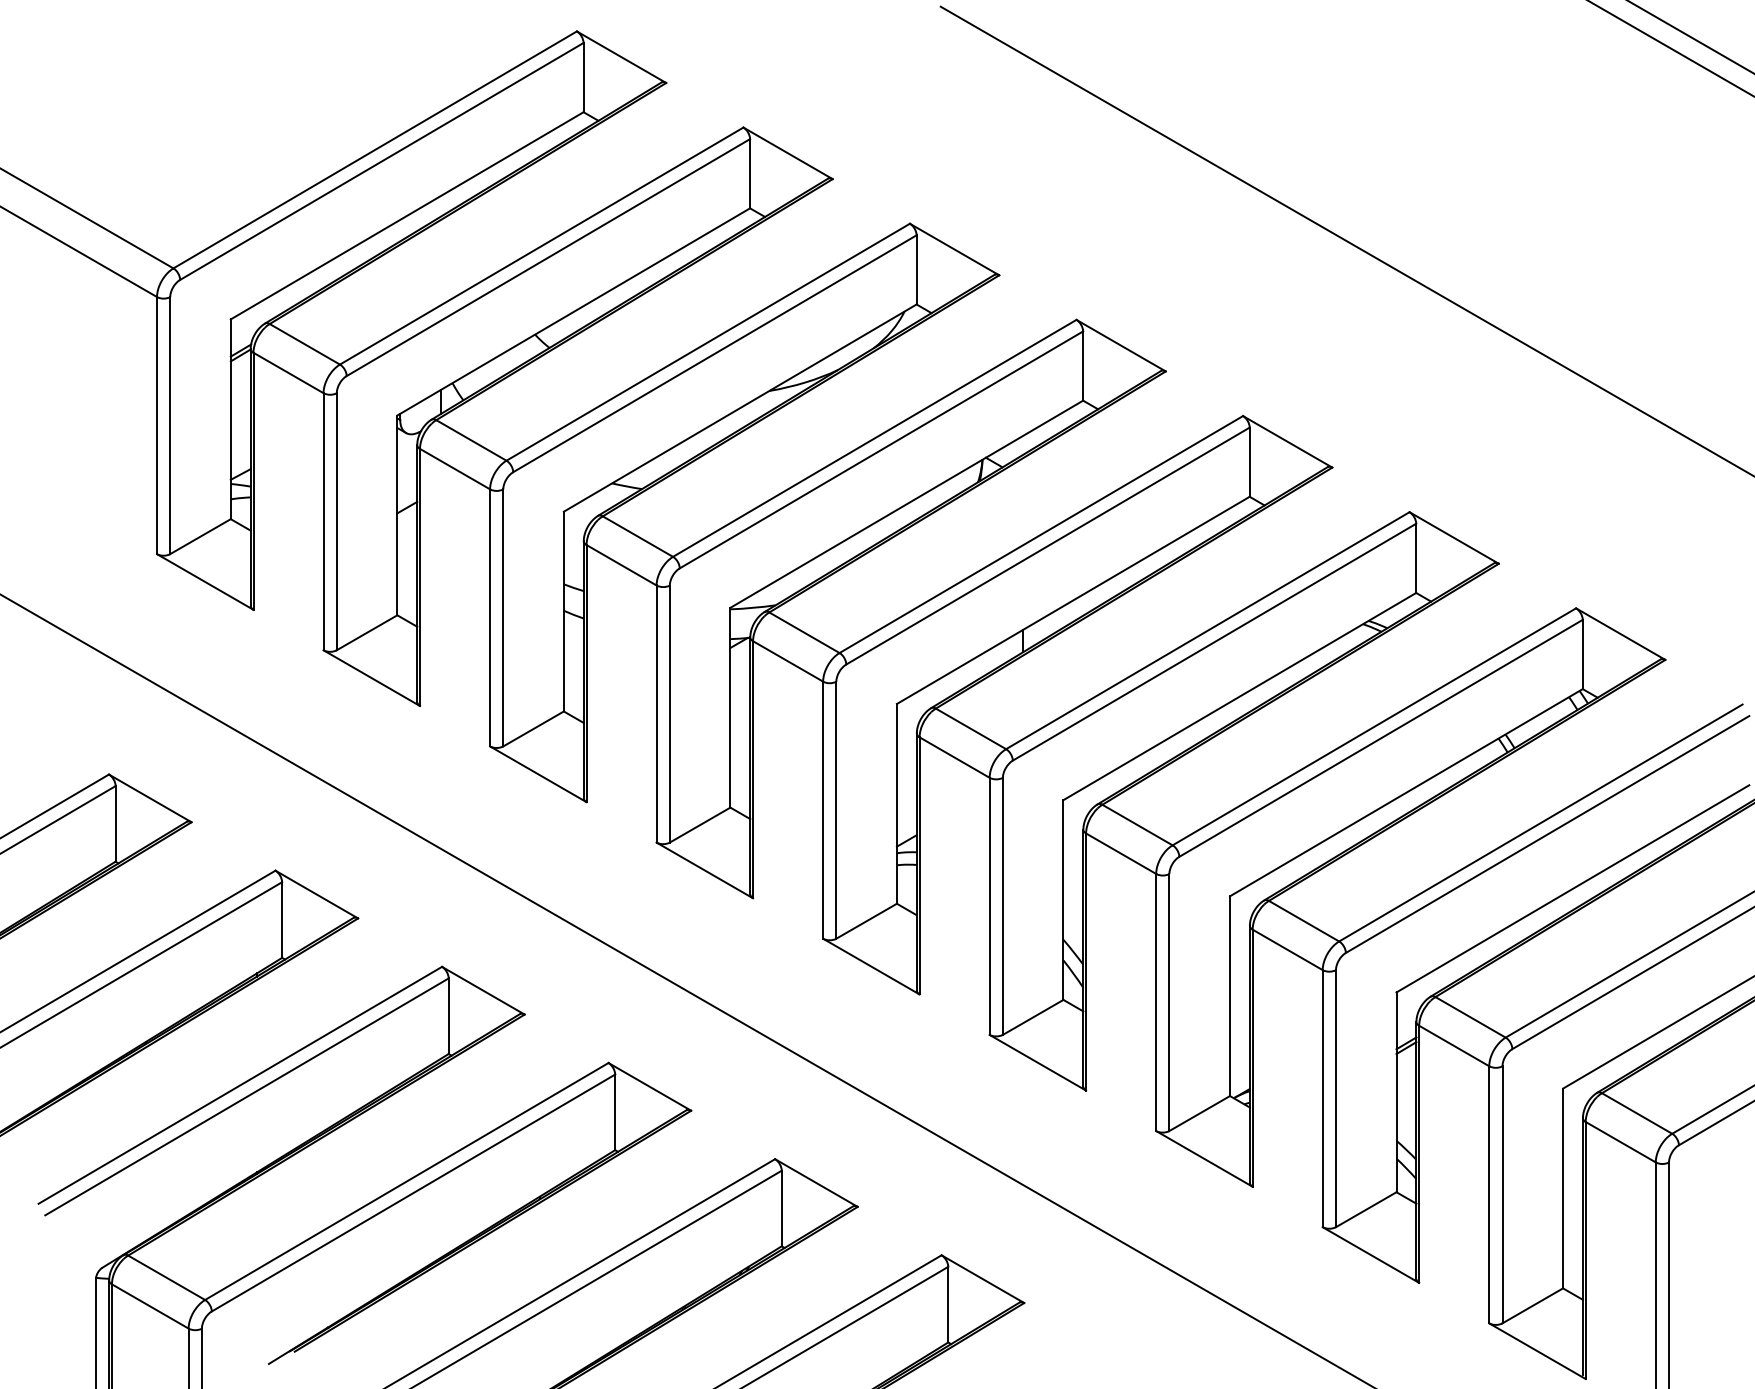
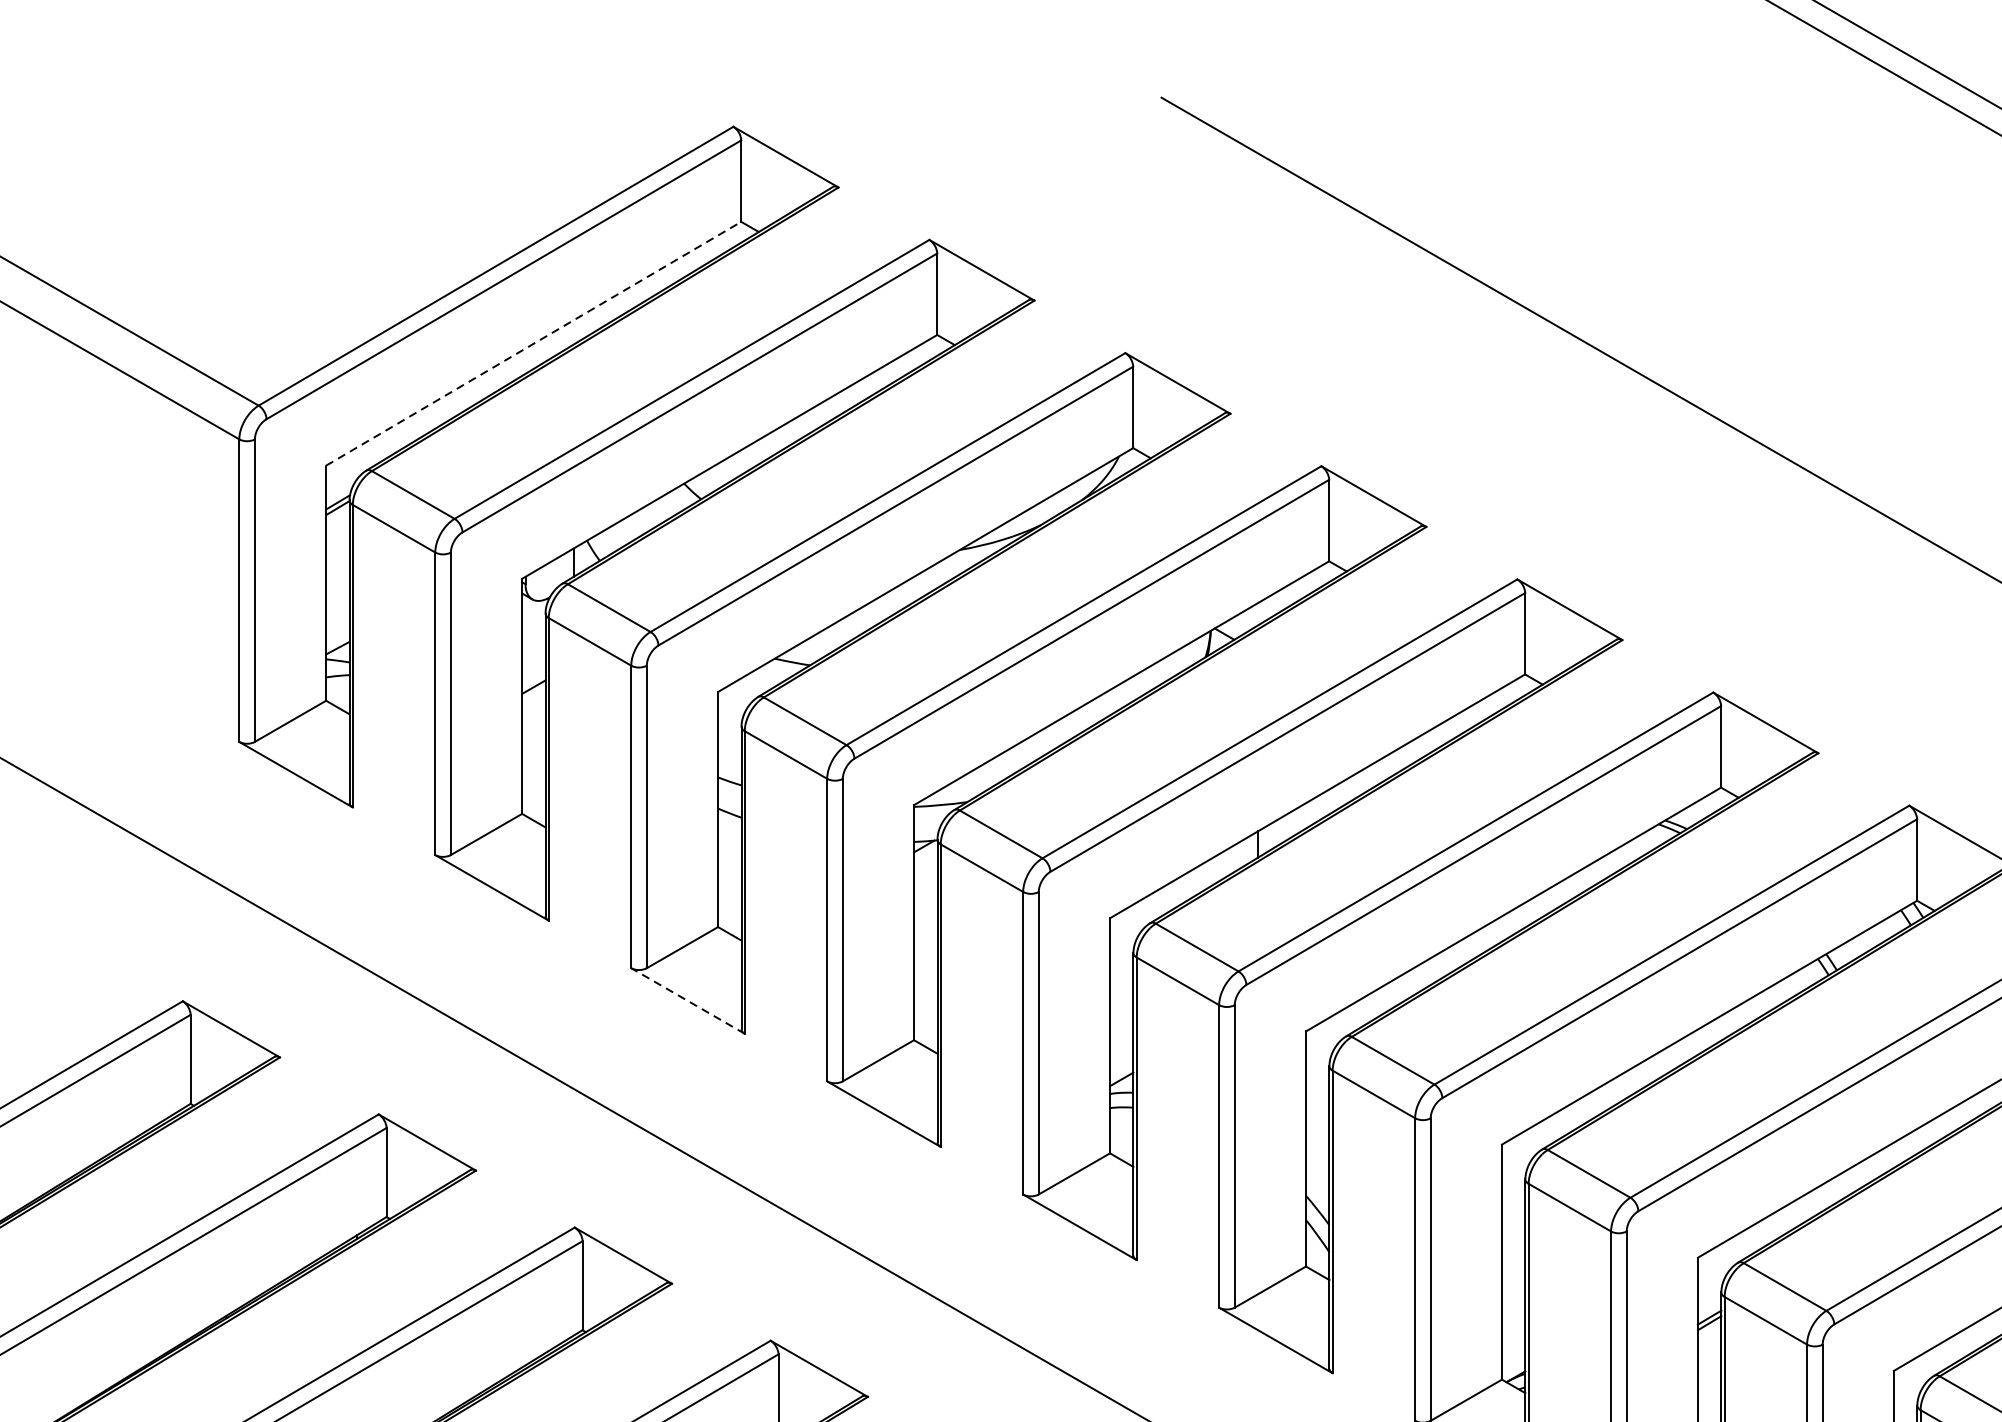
line: (407, 215) -> (534, 343), solid -> dashed
line: (538, 774) -> (688, 1001), solid -> dashed

